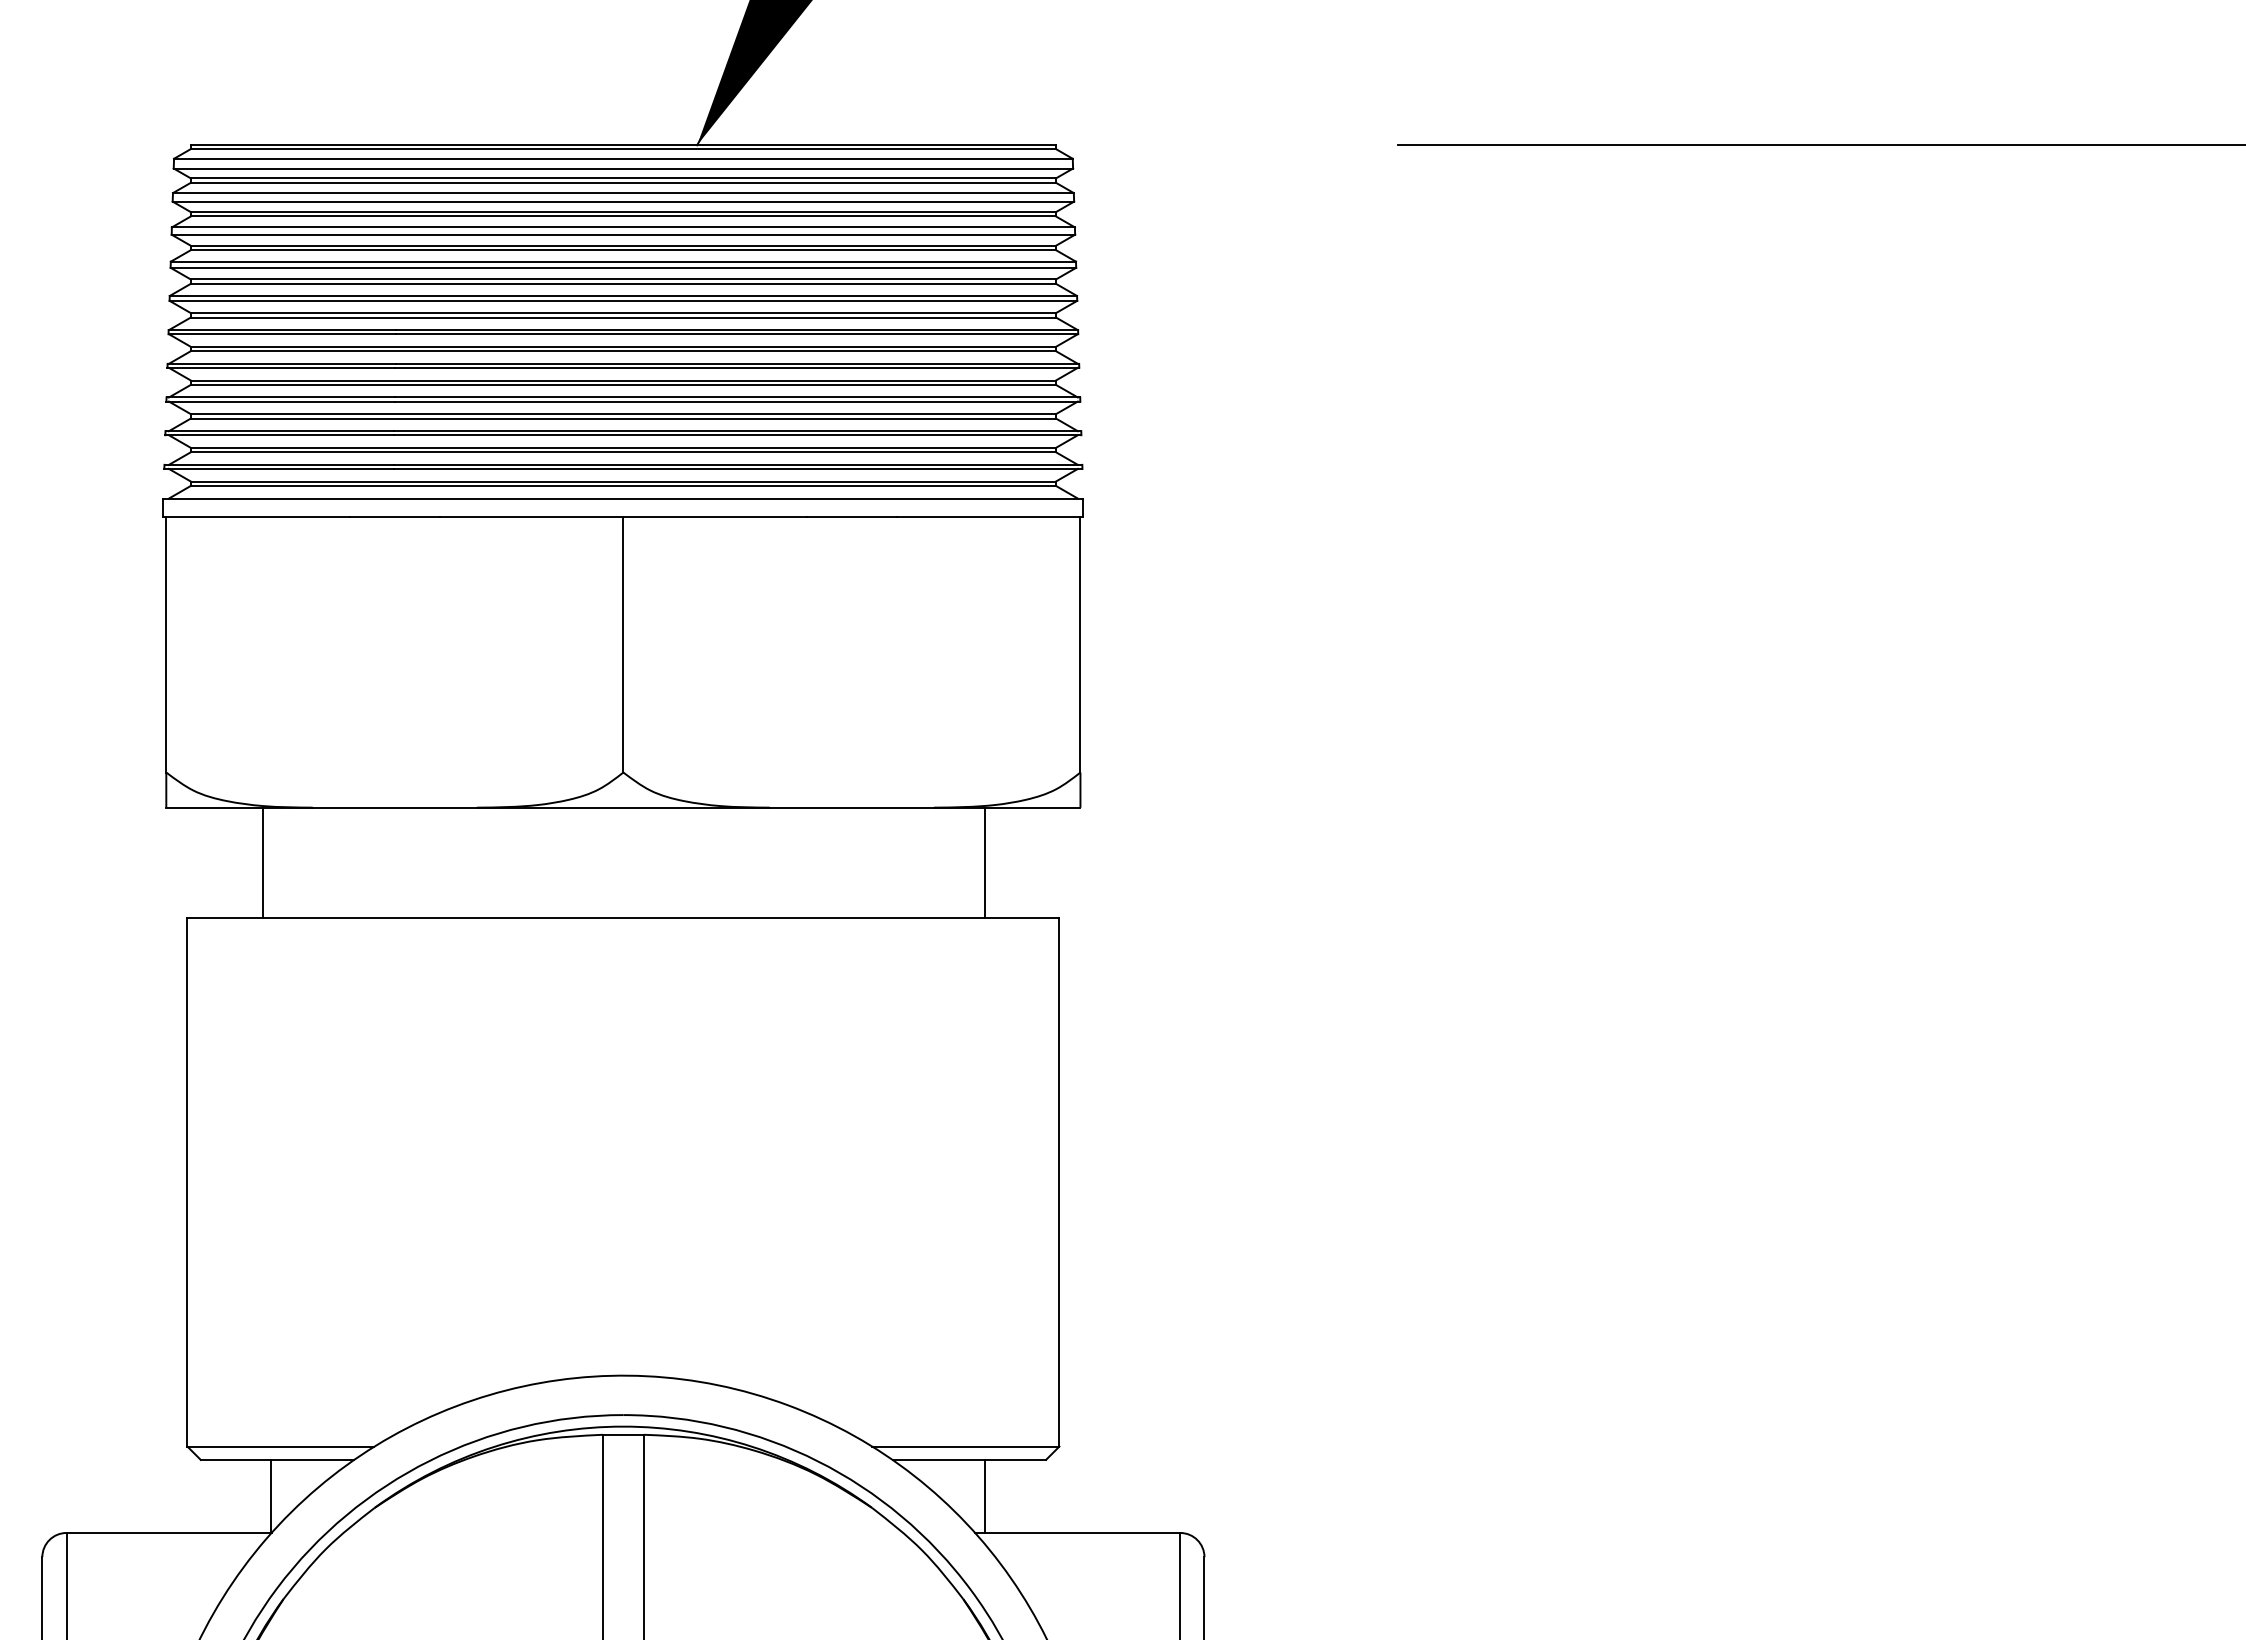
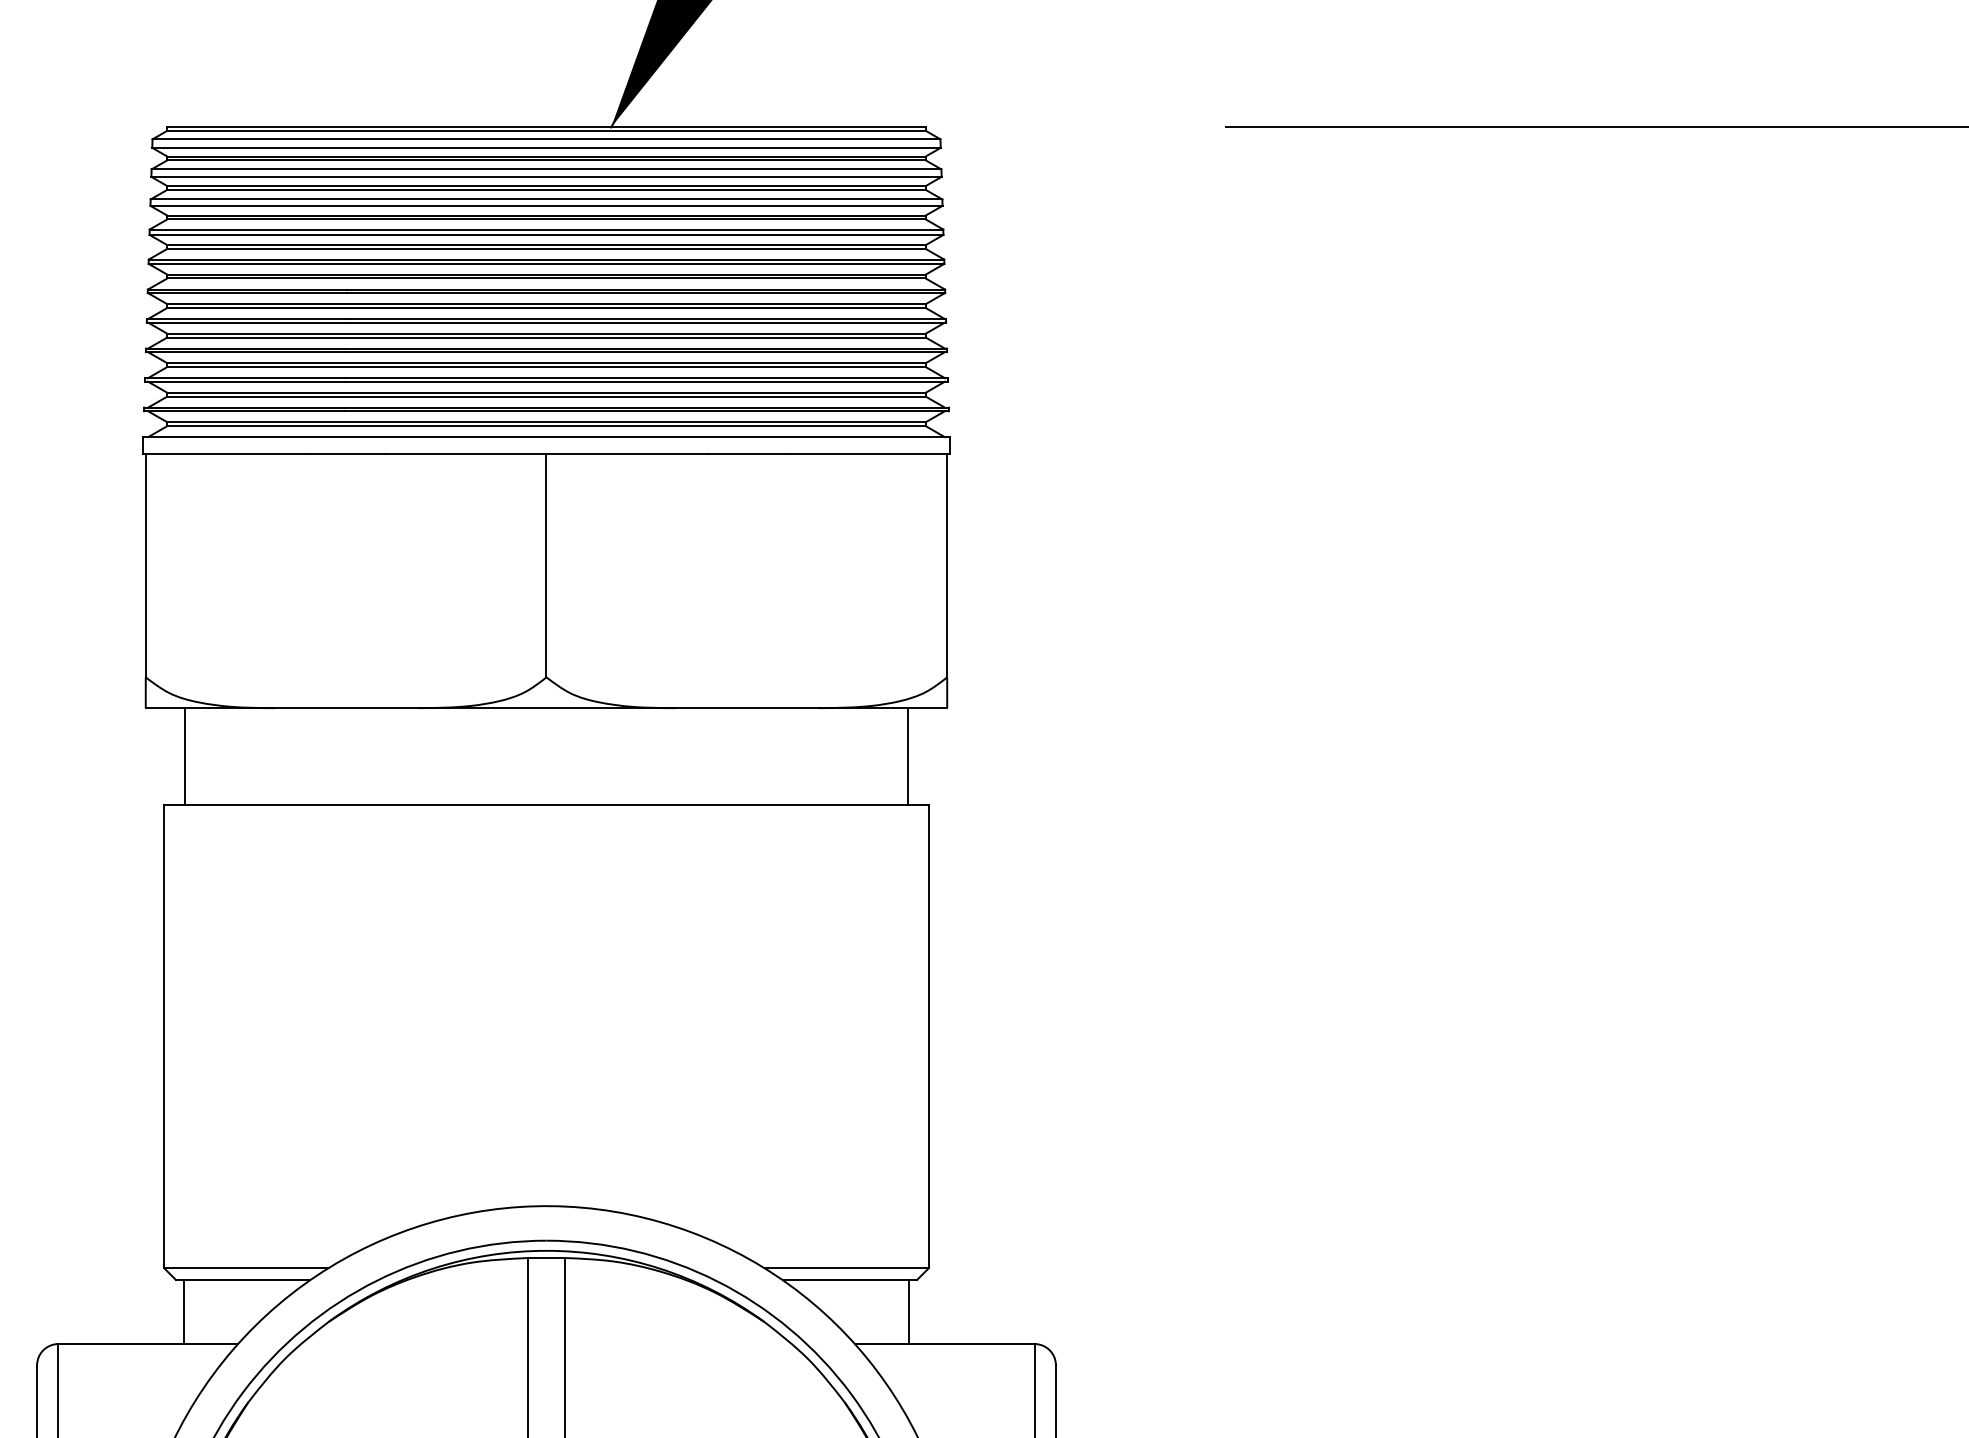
line: (262, 862) -> (184, 756), moved
line: (984, 862) -> (907, 756), moved
line: (271, 1496) -> (184, 1312), moved
line: (984, 1496) -> (908, 1312), moved

